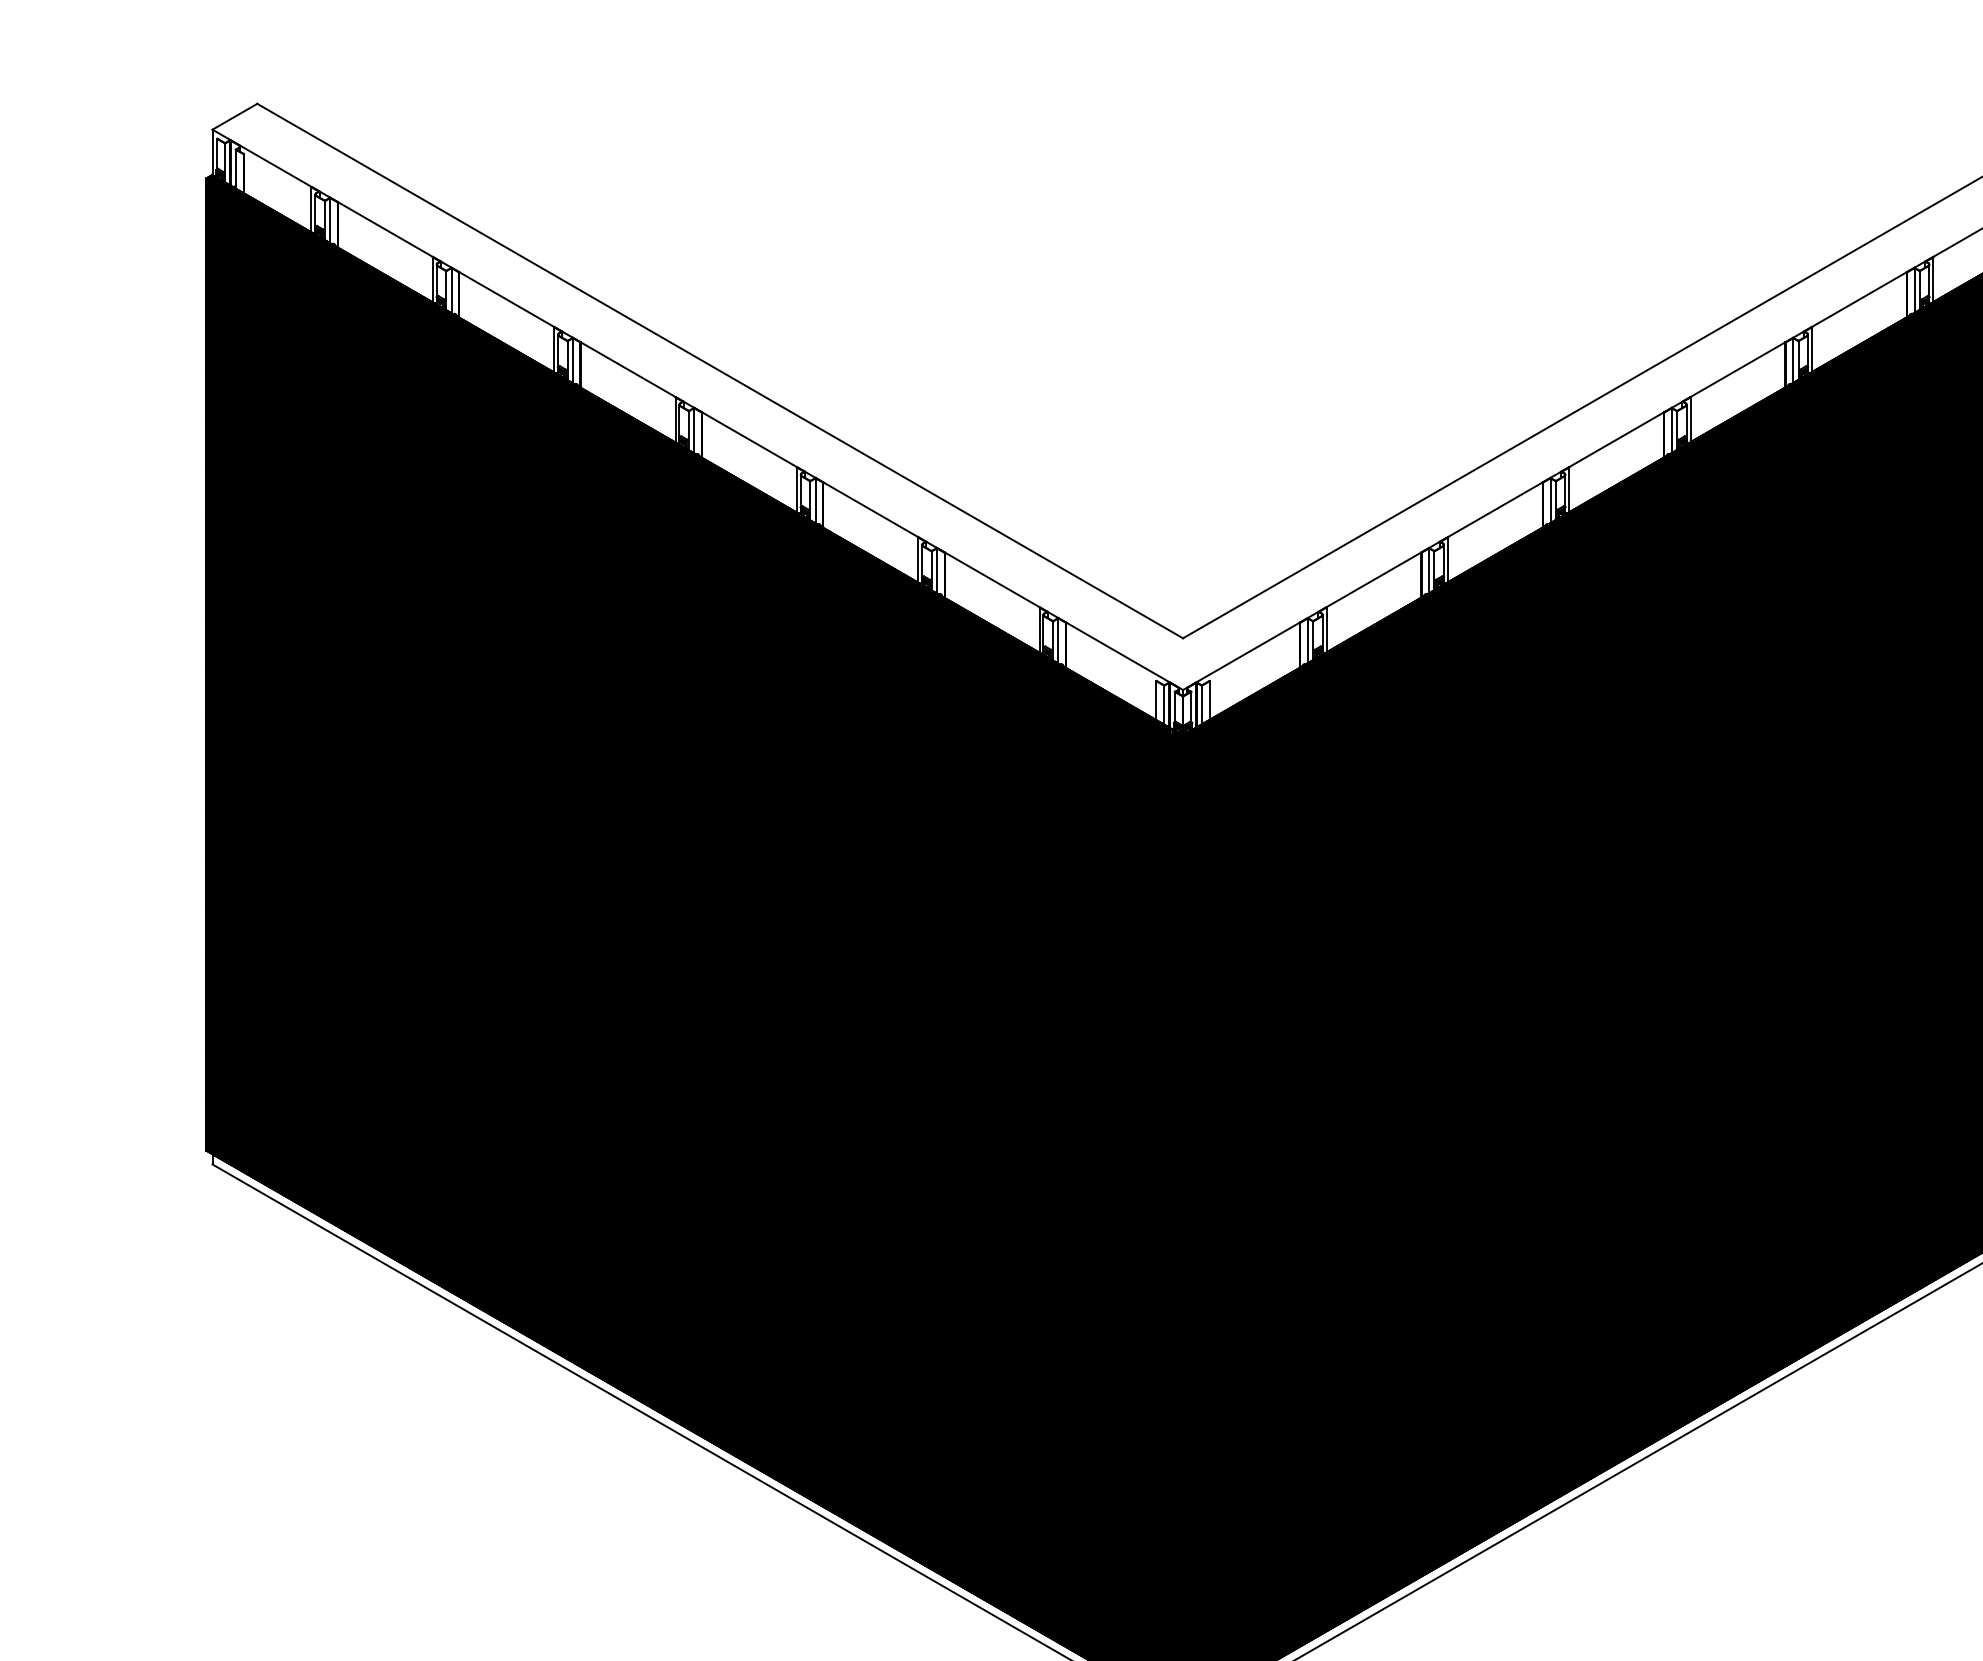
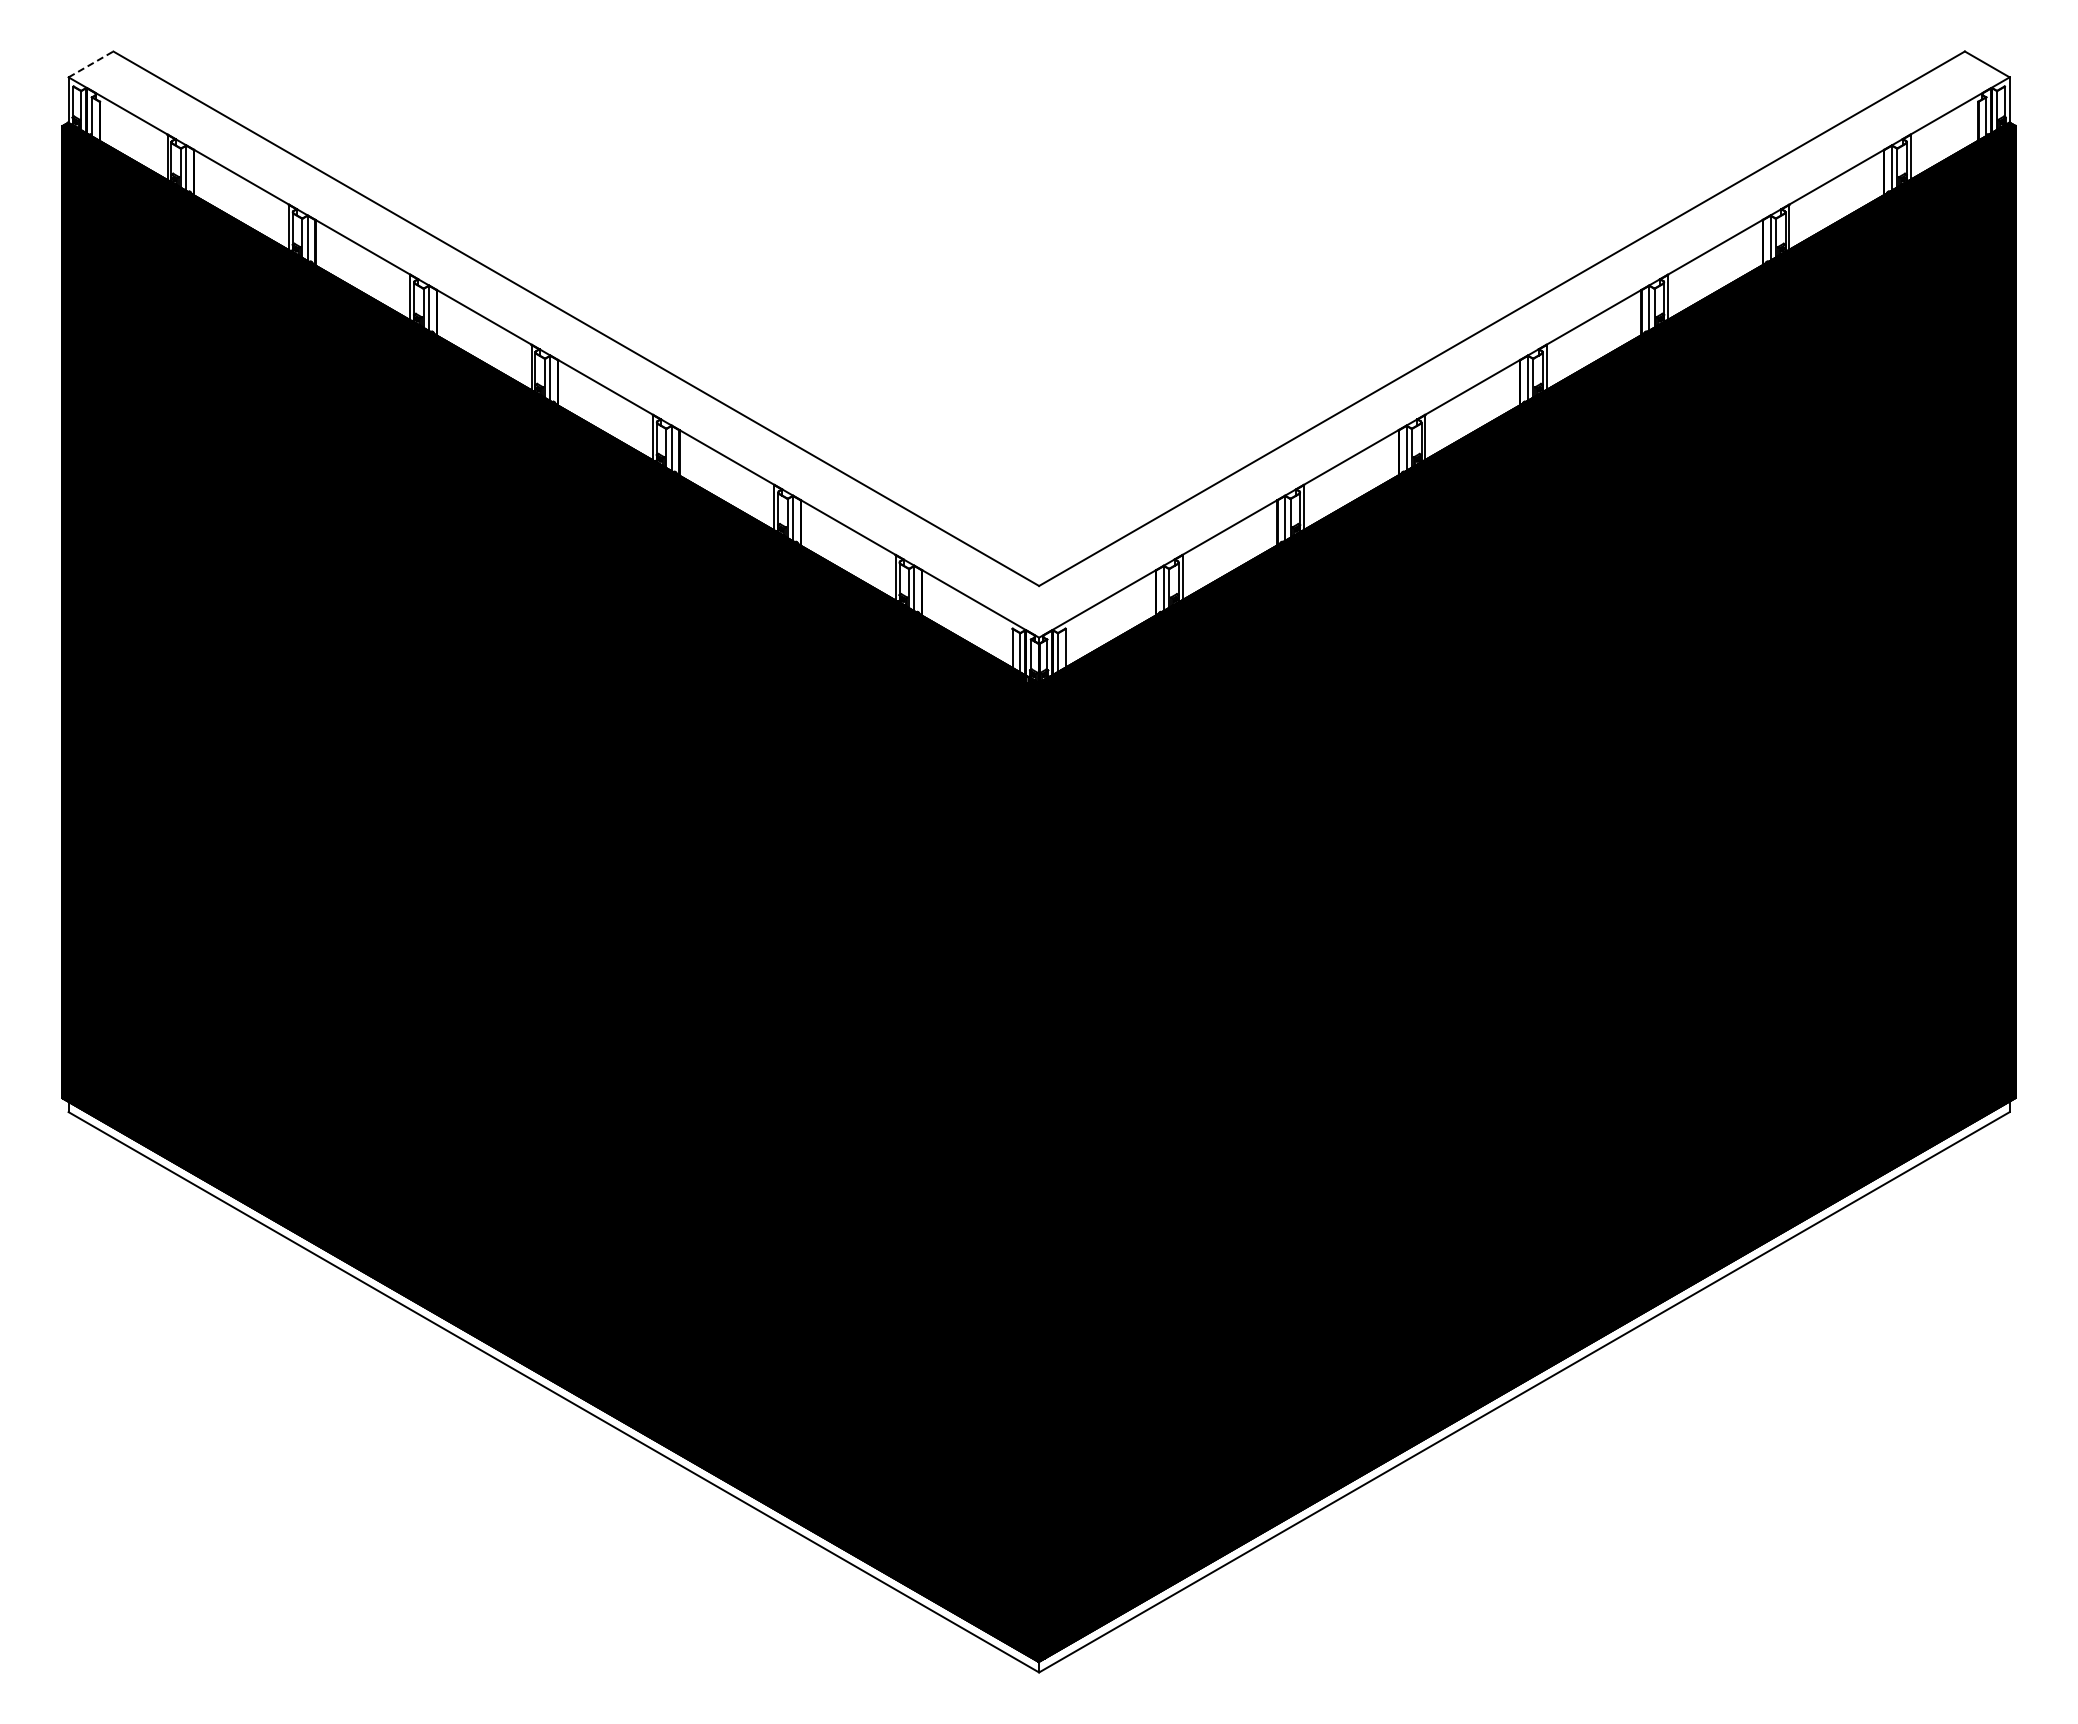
line: (234, 116) -> (90, 64), solid -> dashed

